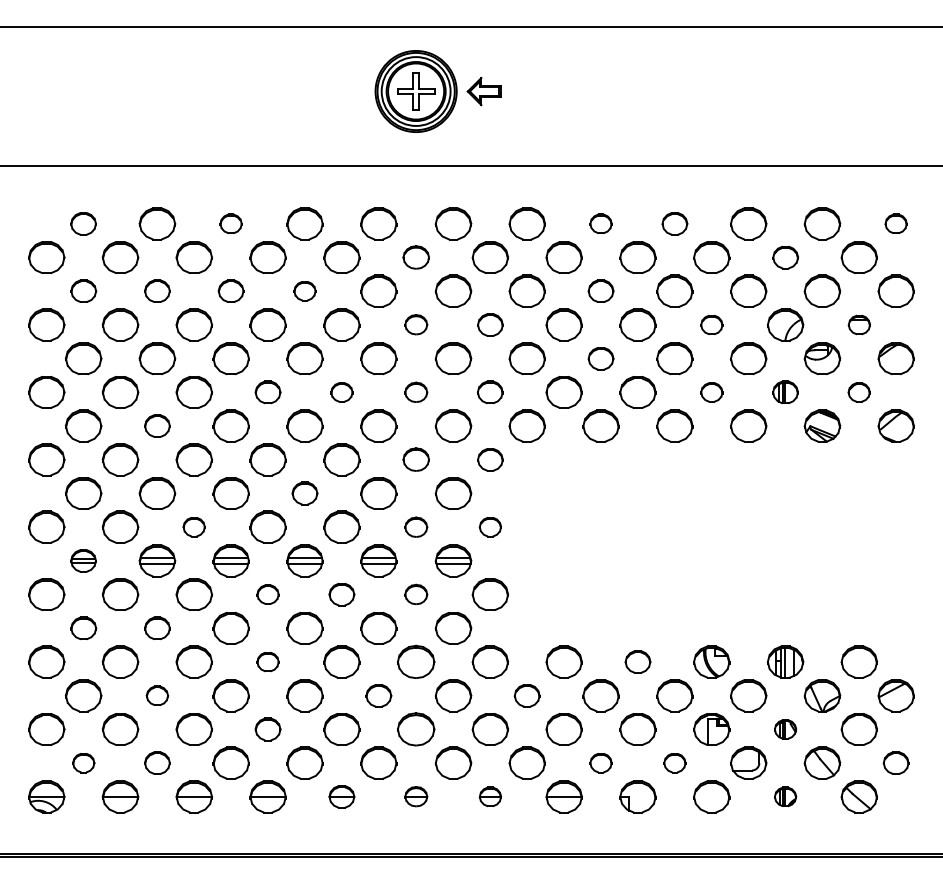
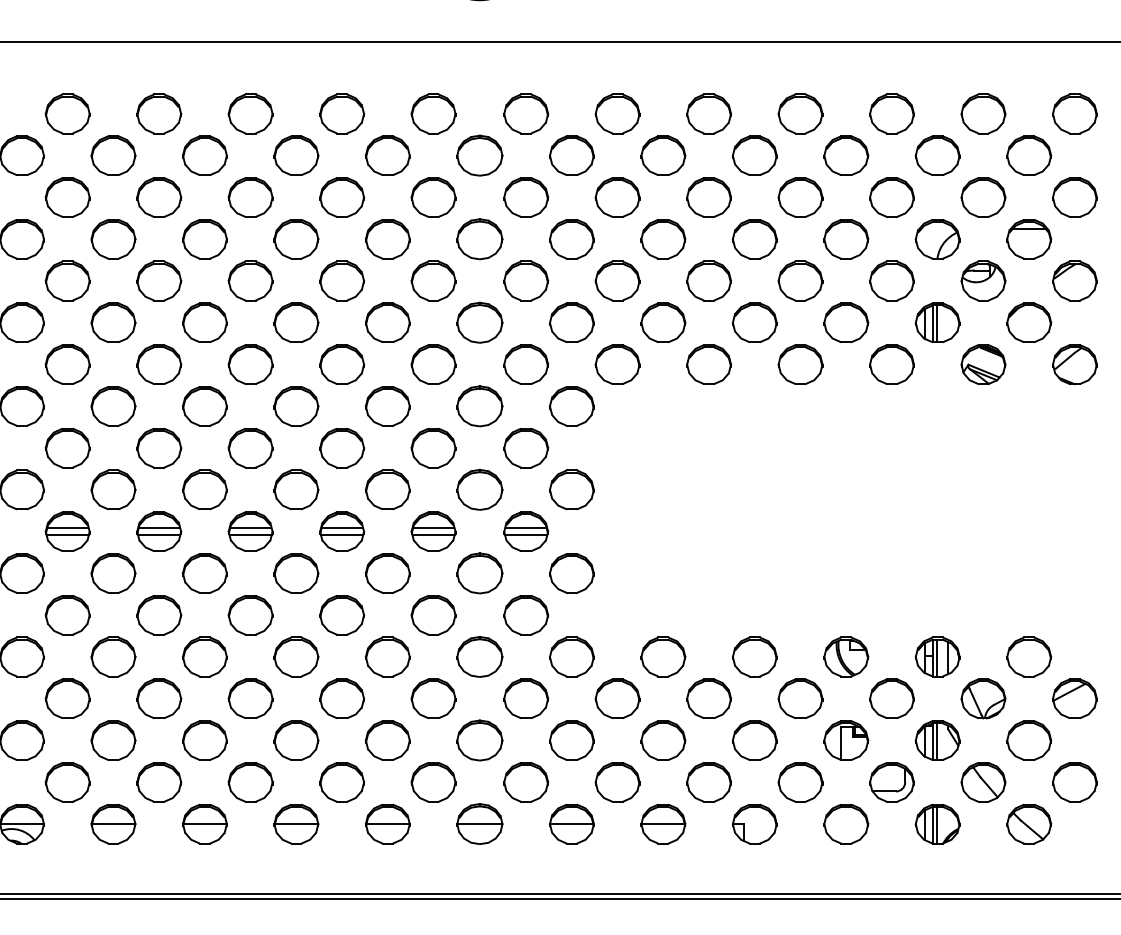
part: (83, 223) -> (67, 113), size x1.43
part: (230, 223) -> (249, 113), size x1.67
part: (600, 223) -> (708, 113), size x1.67
part: (674, 223) -> (800, 113), size x1.43
part: (895, 223) -> (1073, 113), size x1.67
part: (416, 257) -> (480, 155), size x1.43
part: (785, 257) -> (937, 155), size x1.43
part: (83, 290) -> (67, 196), size x1.43
part: (157, 290) -> (159, 196), size x1.43
part: (230, 290) -> (249, 196), size x1.43
part: (304, 290) -> (341, 196), size x1.67
part: (600, 290) -> (708, 196), size x1.43
part: (416, 324) -> (480, 238), size x1.67
part: (490, 324) -> (572, 238), size x1.43
part: (711, 324) -> (845, 238), size x1.67
part: (859, 324) -> (1029, 238), size x1.67
part: (600, 358) -> (708, 280), size x1.43
part: (267, 392) -> (295, 322), size x1.43
part: (341, 392) -> (387, 322), size x1.67
part: (416, 392) -> (480, 322), size x1.67
part: (489, 392) -> (570, 322), size x1.43
part: (711, 392) -> (845, 322), size x1.67
part: (785, 392) -> (937, 322), size x1.43
part: (858, 392) -> (1028, 322), size x1.67
part: (157, 425) -> (159, 363), size x1.43
part: (416, 459) -> (480, 406), size x1.43
part: (490, 459) -> (572, 406), size x1.43
part: (304, 493) -> (341, 448), size x1.43
part: (193, 526) -> (203, 489), size x1.67
part: (490, 526) -> (572, 489), size x1.67
part: (416, 527) -> (480, 490), size x1.67
part: (83, 560) -> (67, 531), size x1.43
part: (267, 594) -> (295, 573), size x1.67
part: (341, 594) -> (387, 573), size x1.43
part: (416, 594) -> (480, 573), size x1.67
part: (83, 628) -> (67, 615), size x1.43
part: (157, 628) -> (159, 615), size x1.43
part: (267, 661) -> (295, 656), size x1.67
part: (637, 661) -> (754, 656), size x1.43
part: (157, 695) -> (159, 698), size x1.67
part: (378, 695) -> (433, 698), size x1.43
part: (526, 695) -> (616, 698), size x1.43
part: (267, 729) -> (295, 740), size x1.43
part: (785, 729) -> (937, 740), size x1.67
part: (83, 762) -> (67, 781), size x1.67
part: (157, 762) -> (159, 781), size x1.43
part: (600, 762) -> (708, 781), size x1.67
part: (674, 762) -> (800, 781), size x1.67
part: (895, 762) -> (1073, 781), size x1.43
part: (341, 796) -> (387, 823), size x1.43
part: (416, 796) -> (480, 823), size x1.67
part: (490, 796) -> (572, 823), size x1.67
part: (785, 796) -> (937, 823), size x1.67

